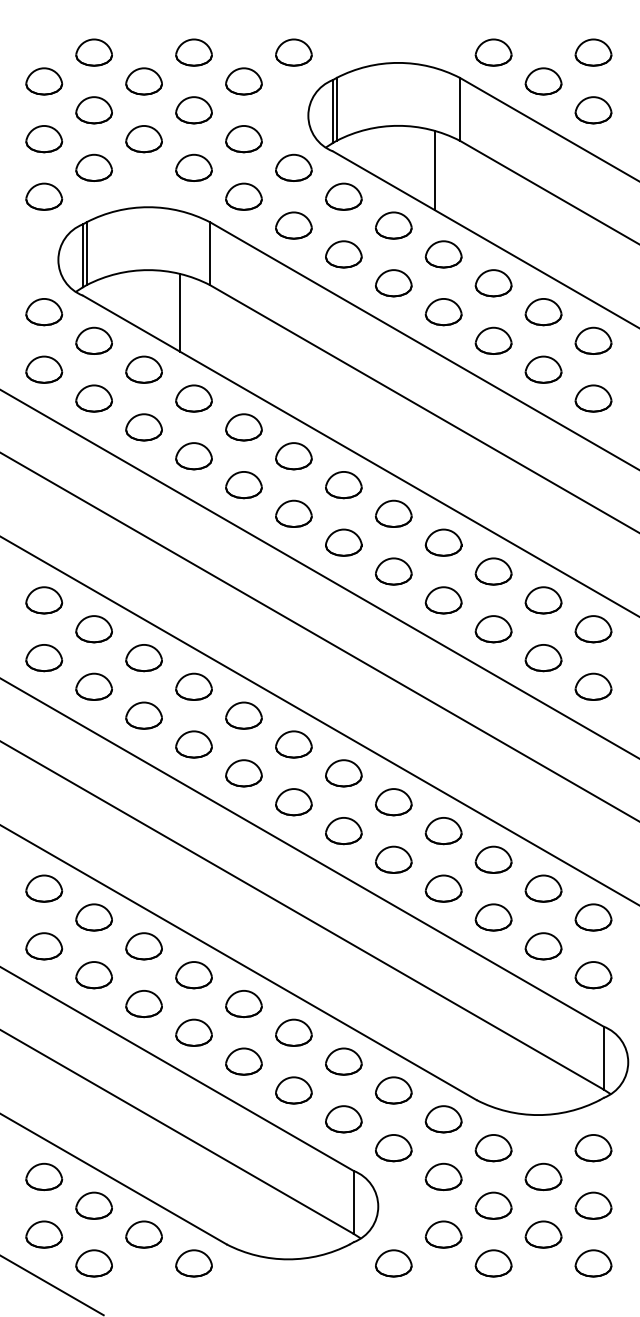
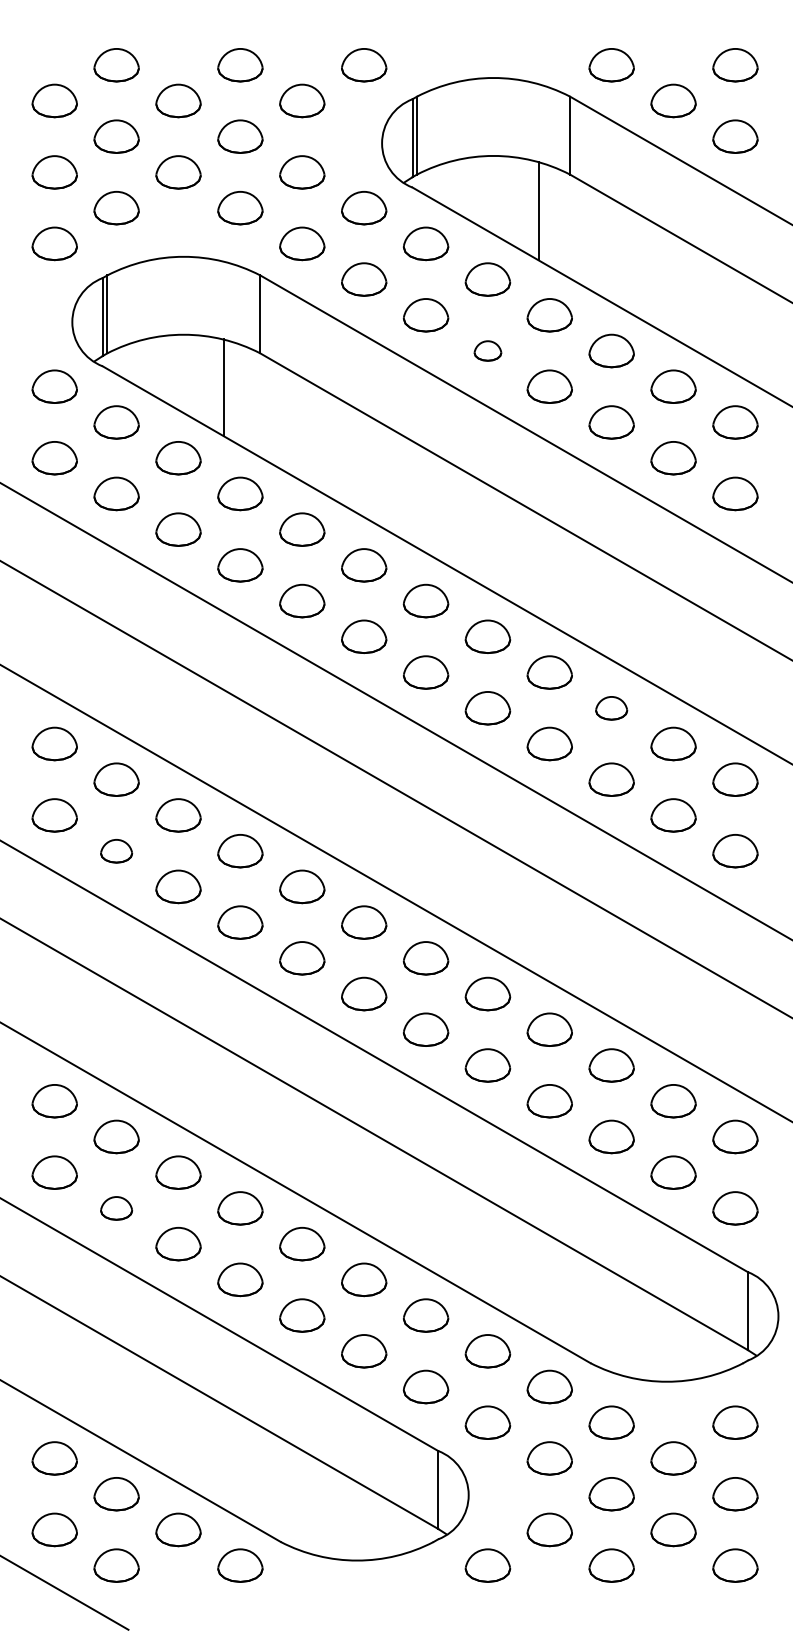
part: (393, 282) -> (487, 350), size x0.6
part: (493, 571) -> (611, 708), size x0.7
part: (94, 687) -> (116, 851), size x0.7
part: (94, 975) -> (116, 1208), size x0.7

